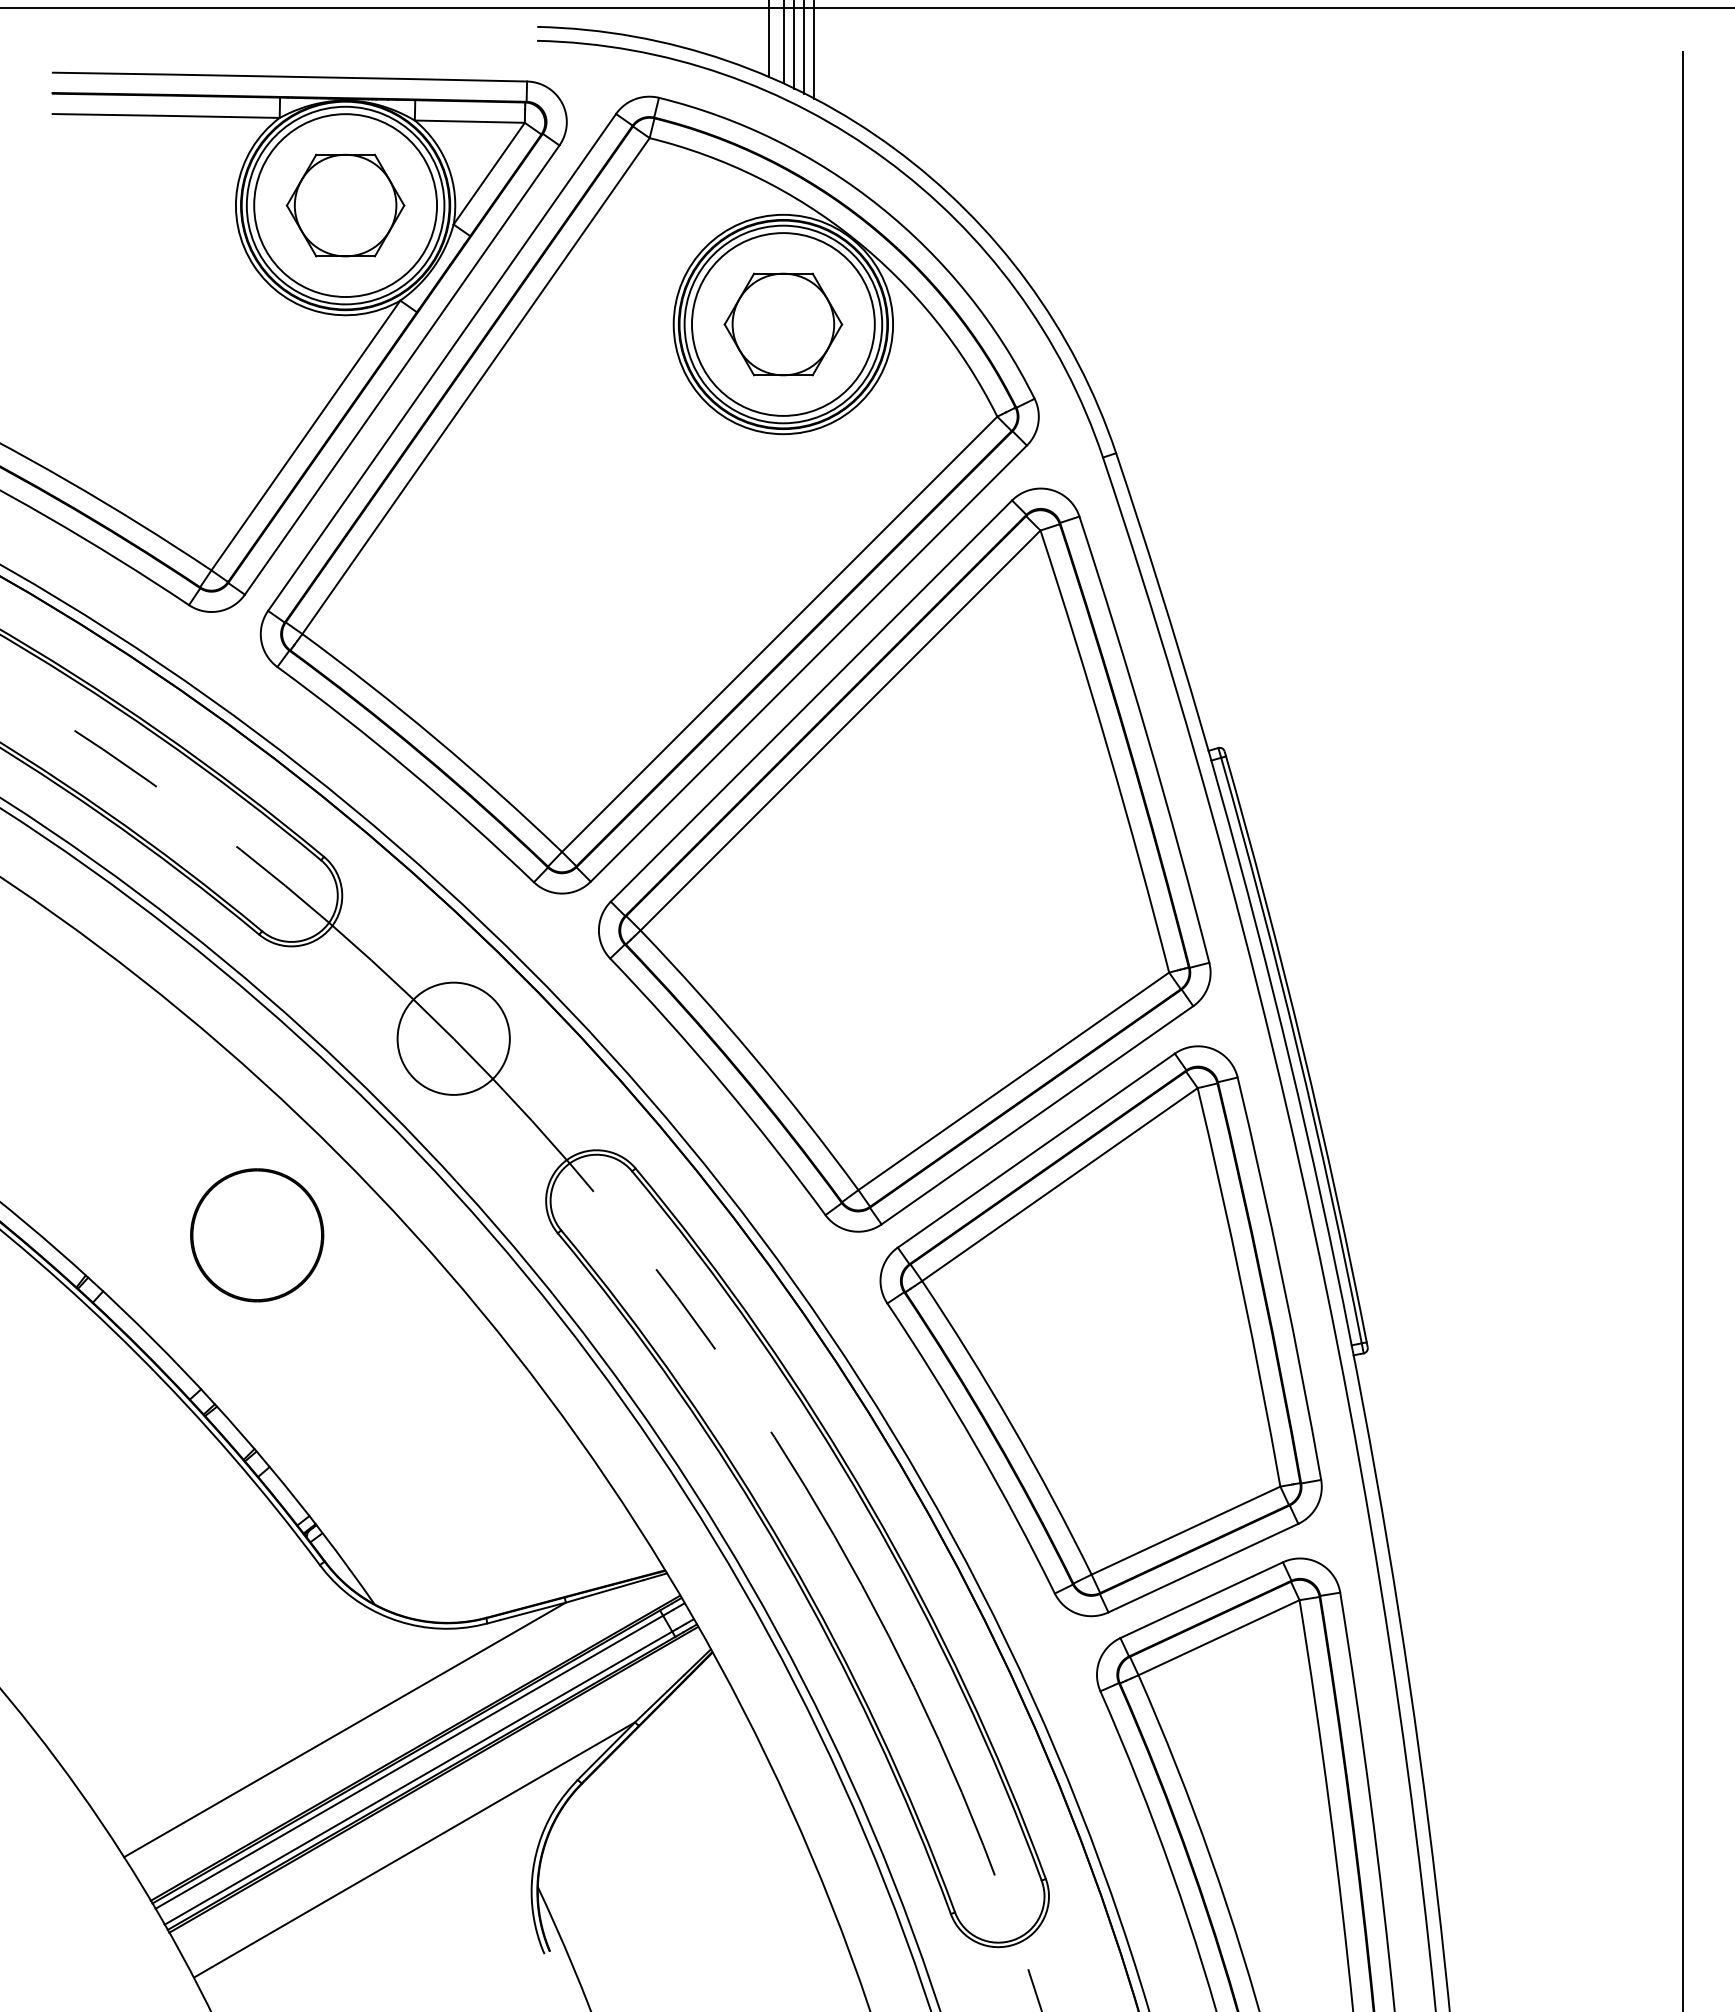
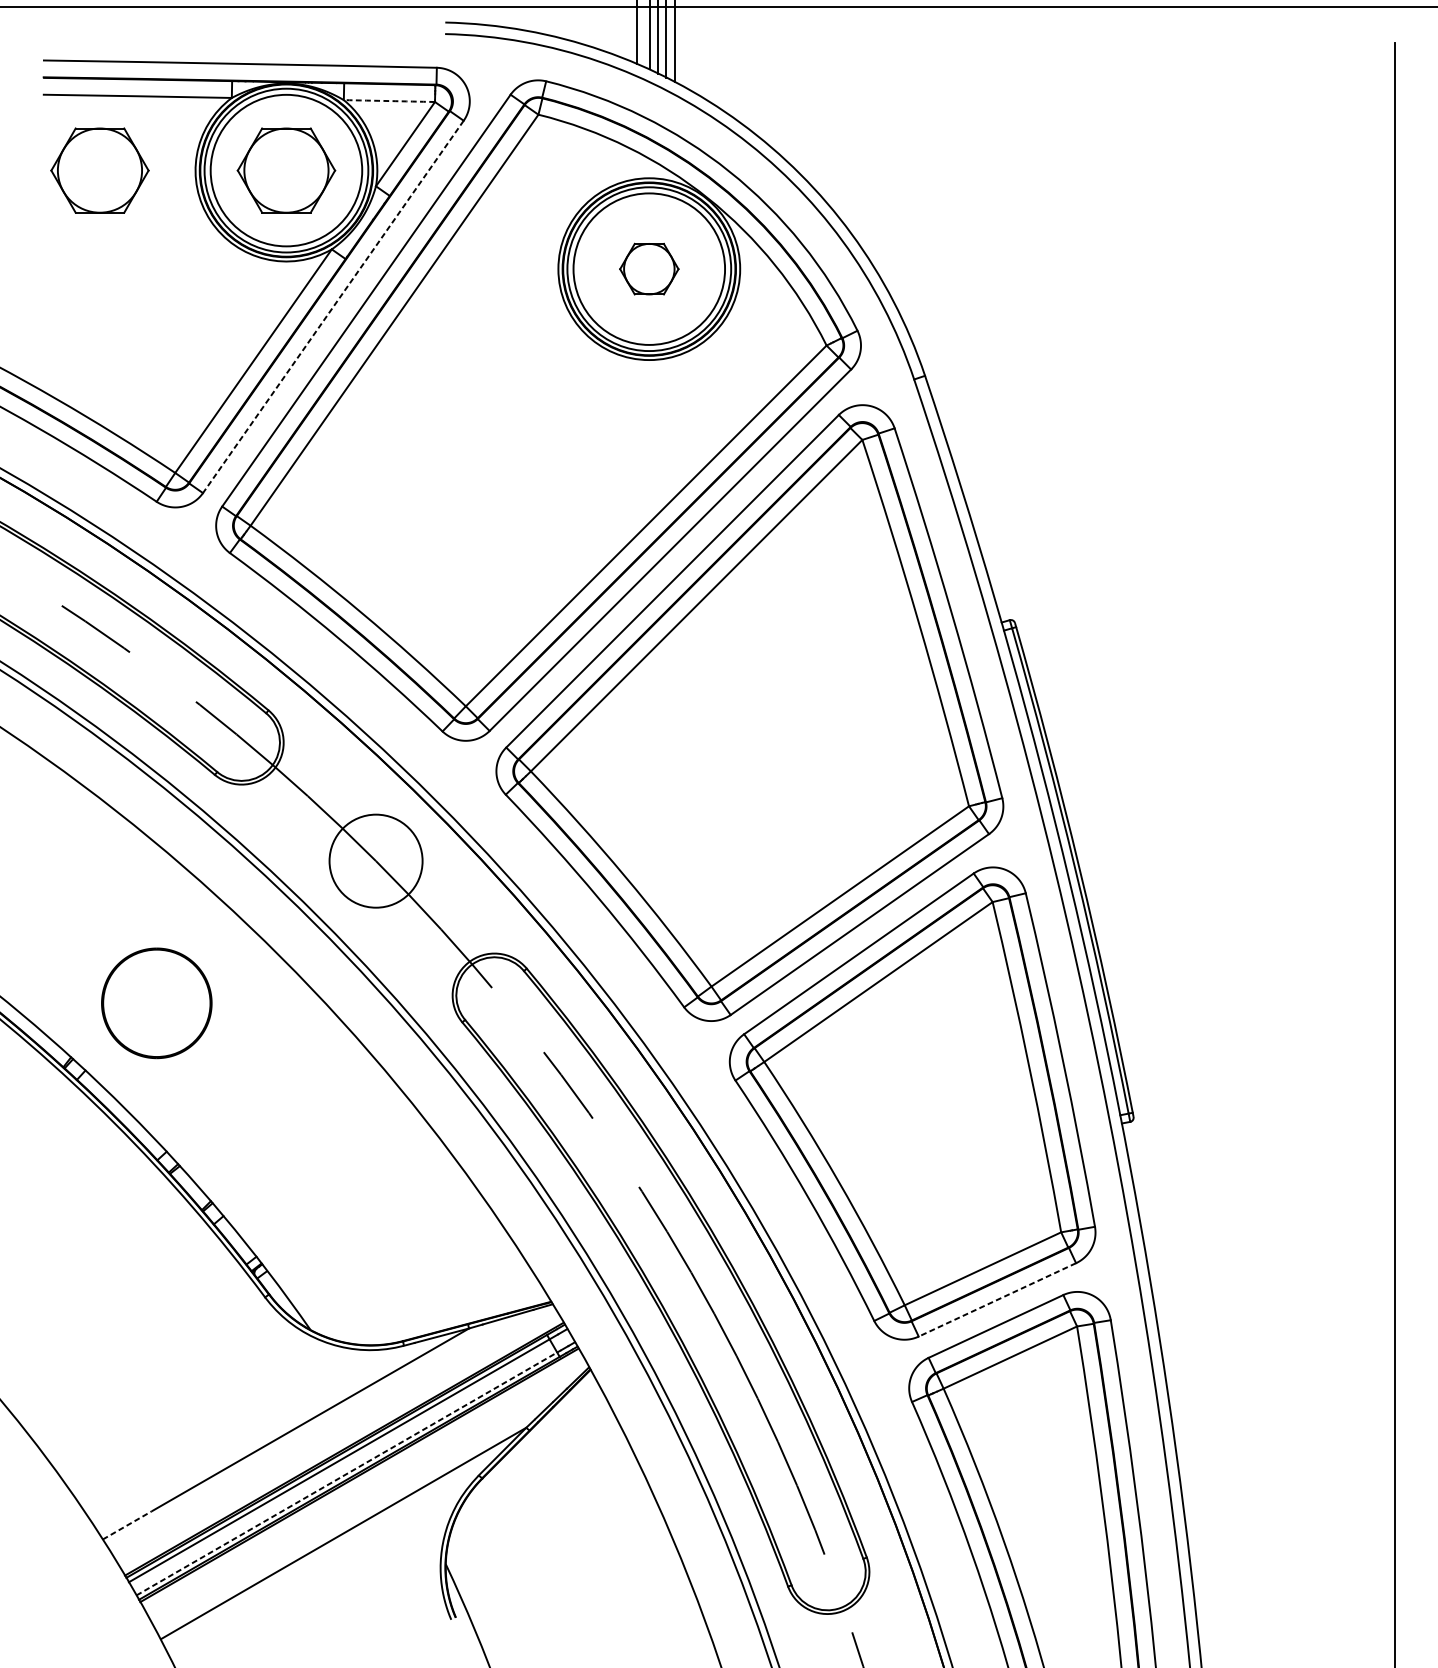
arc: (469, 121) -> (389, 100), solid -> dashed
part: (120, 205) -> (99, 170), added
part: (783, 324) -> (649, 269), size x0.6
line: (401, 370) -> (332, 307), solid -> dashed
part: (257, 1235) -> (157, 1003), moved
line: (1203, 1568) -> (997, 1300), solid -> dashed
line: (420, 1776) -> (348, 1472), solid -> dashed
line: (153, 1840) -> (127, 1525), solid -> dashed

